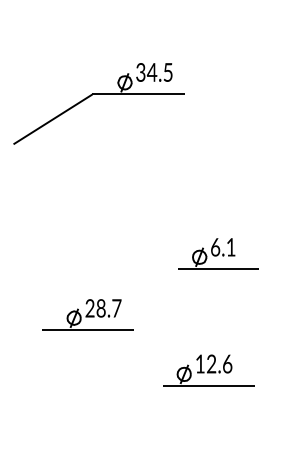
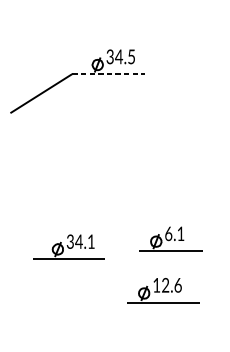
line: (139, 94) -> (109, 74), solid -> dashed
part: (218, 253) -> (171, 238), moved
text: (103, 308) -> (80, 241), 28.7 -> 34.1

